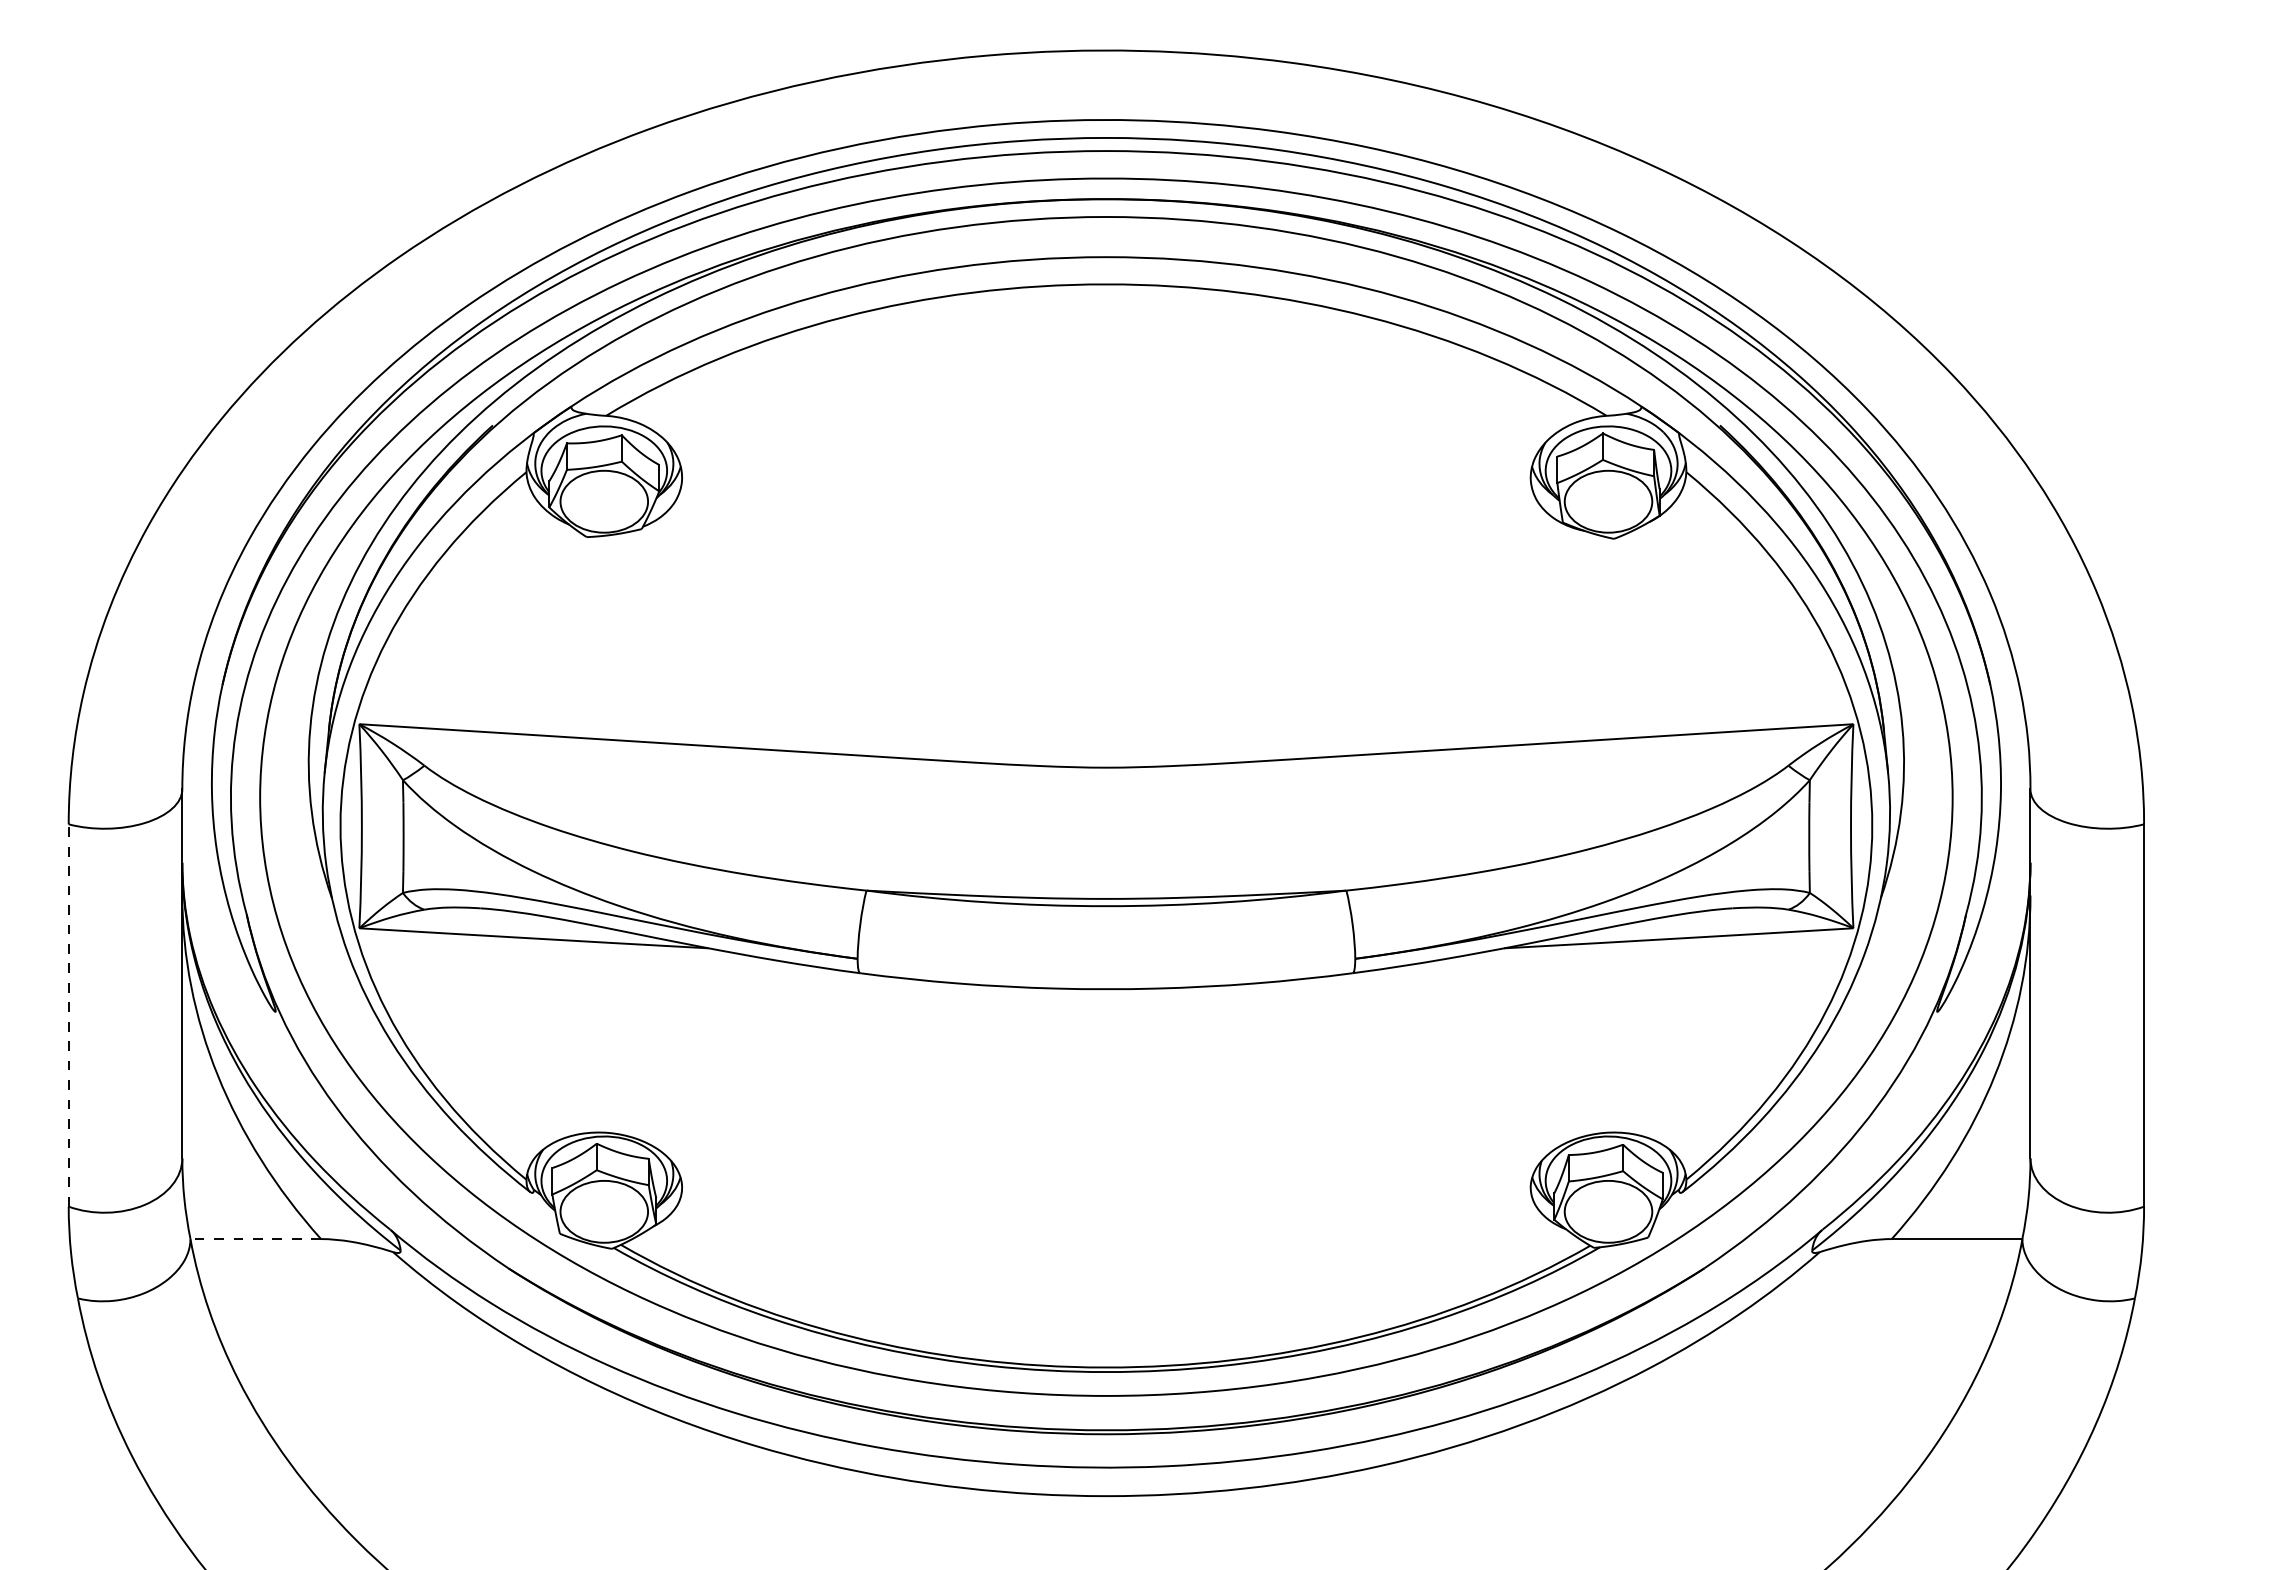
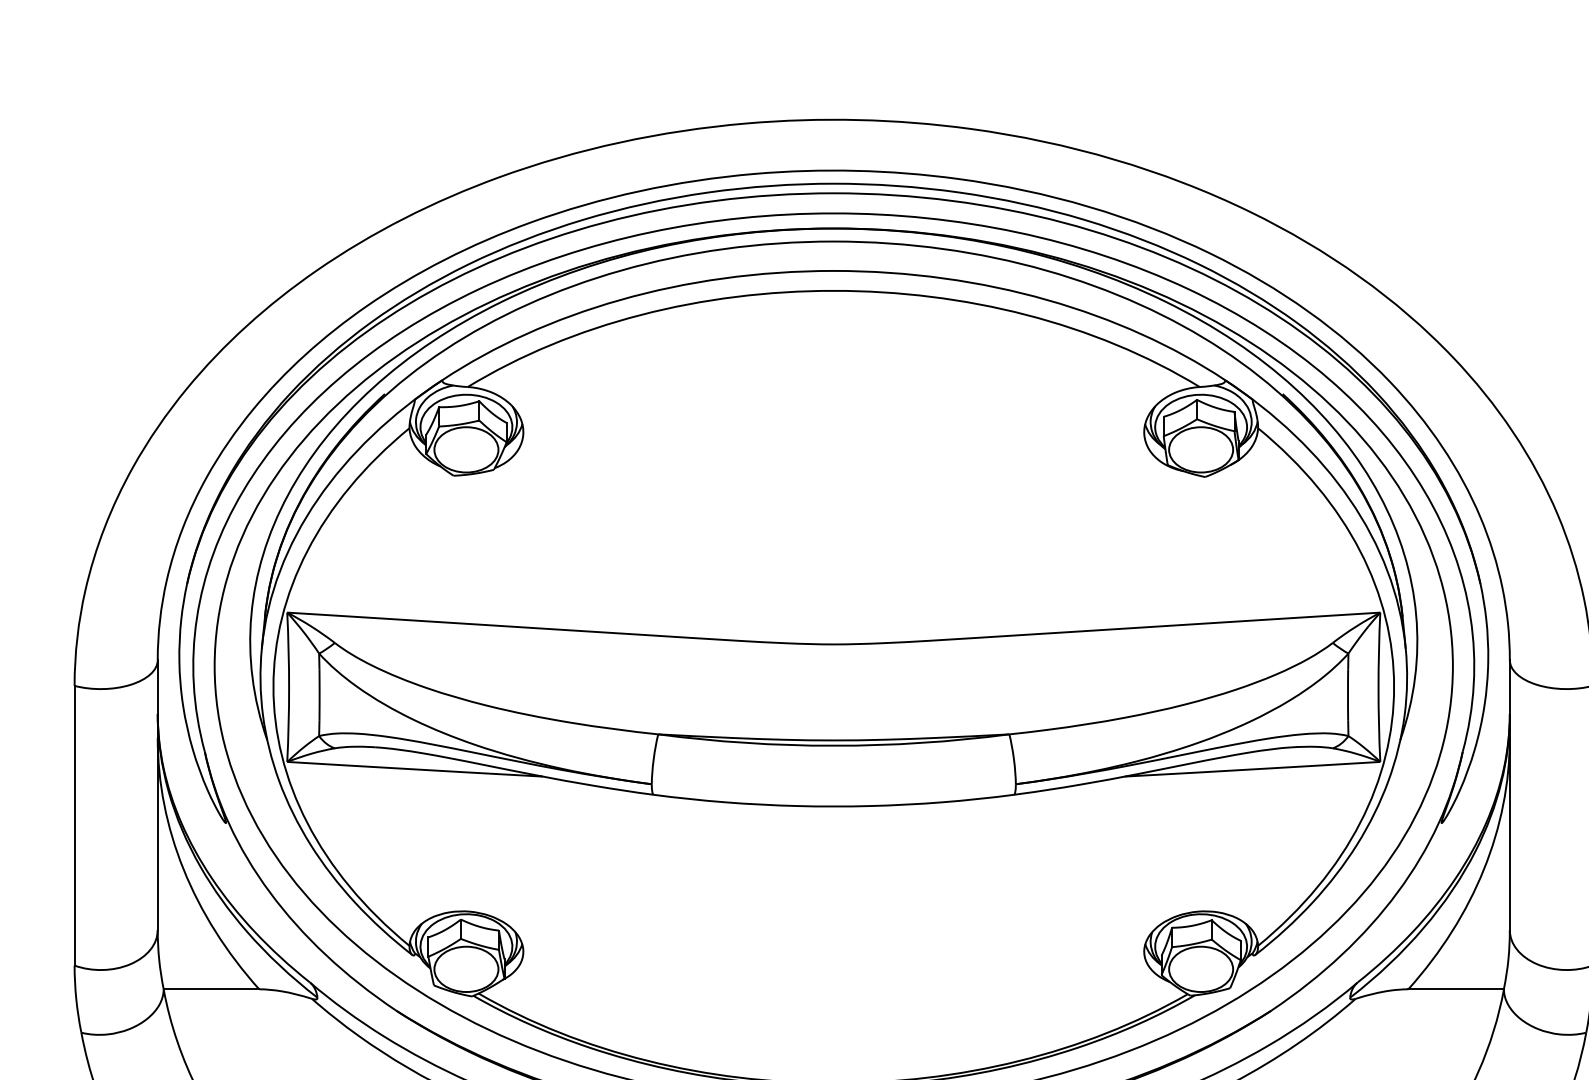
line: (68, 1015) -> (74, 825), dashed -> solid
line: (255, 1239) -> (211, 989), dashed -> solid

